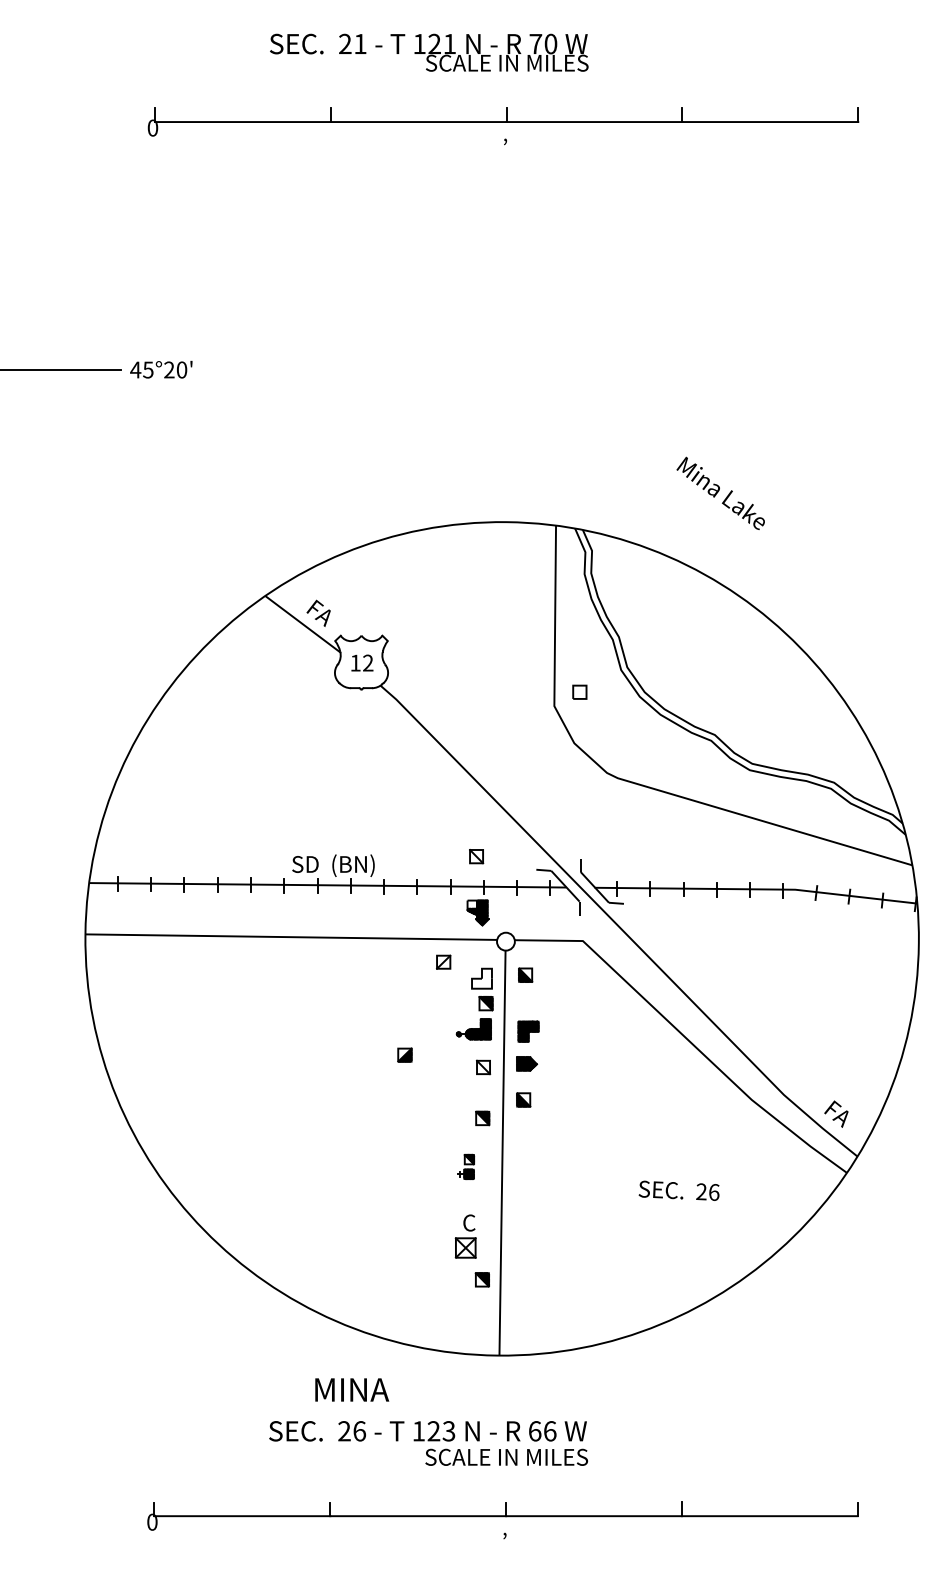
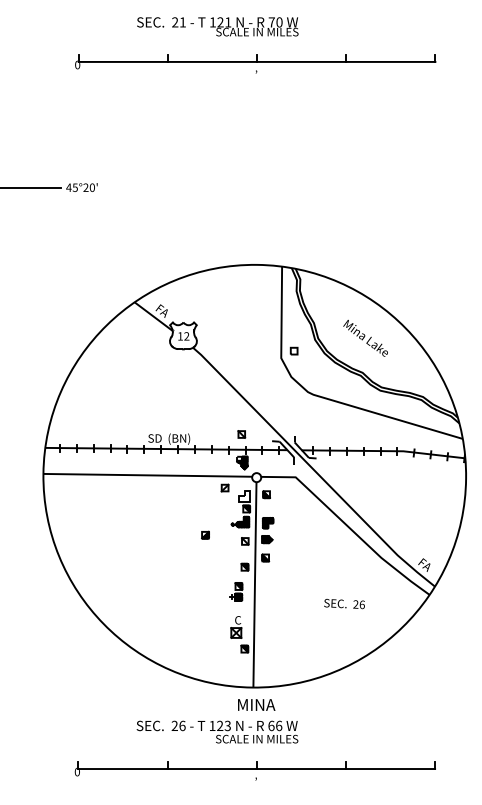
text: (720, 491) -> (365, 337), moved
part: (466, 1166) -> (236, 591), size x1.43
text: (351, 1388) -> (256, 704), moved

